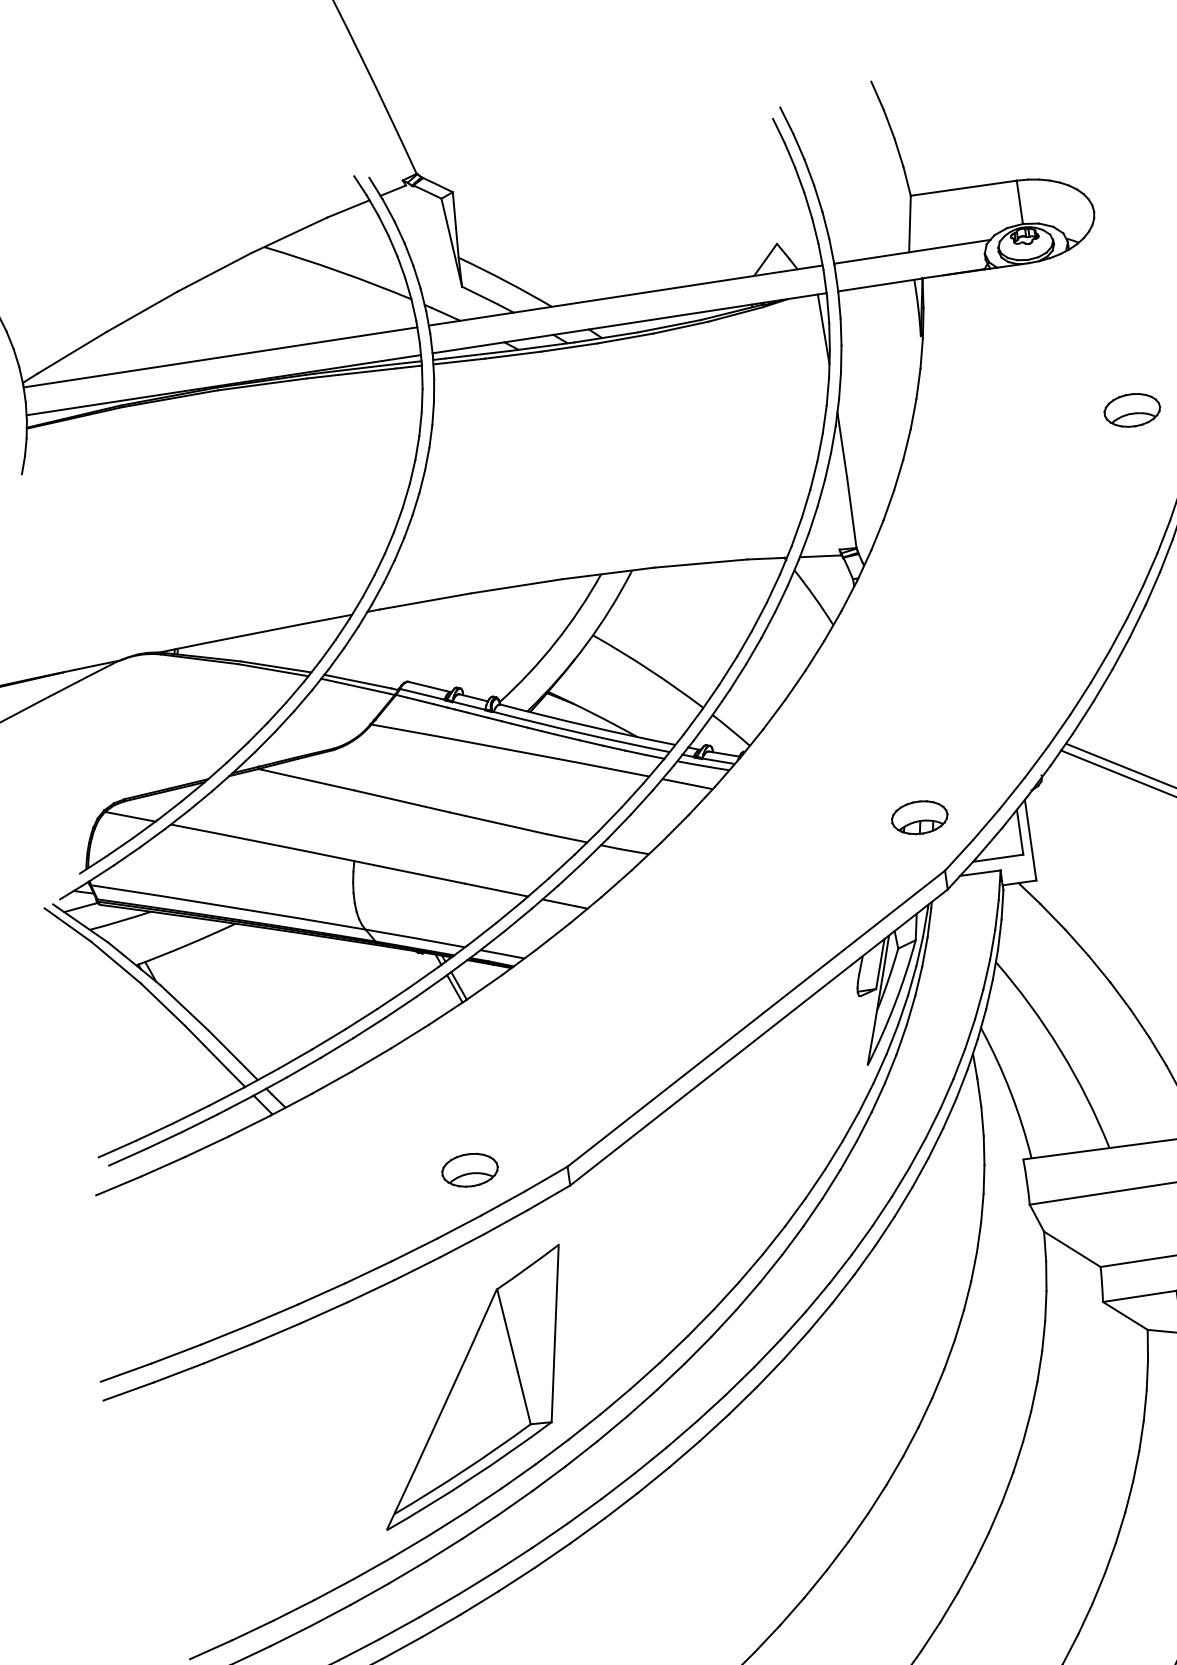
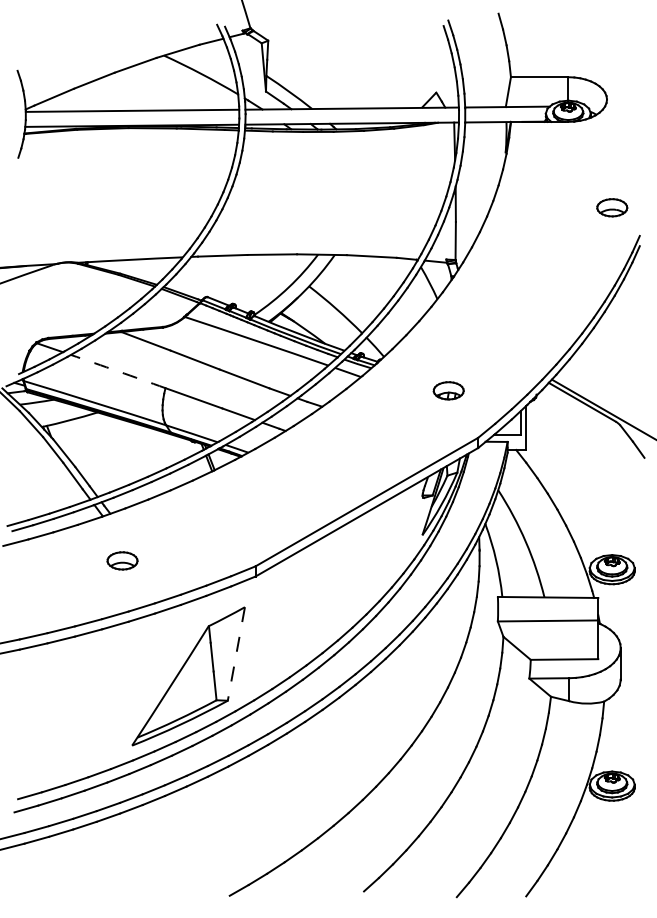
part: (919, 817) -> (448, 390), moved
arc: (263, 842) -> (118, 371), solid -> dashed
part: (469, 1169) -> (122, 560), moved
line: (555, 1332) -> (236, 653), solid -> dashed

